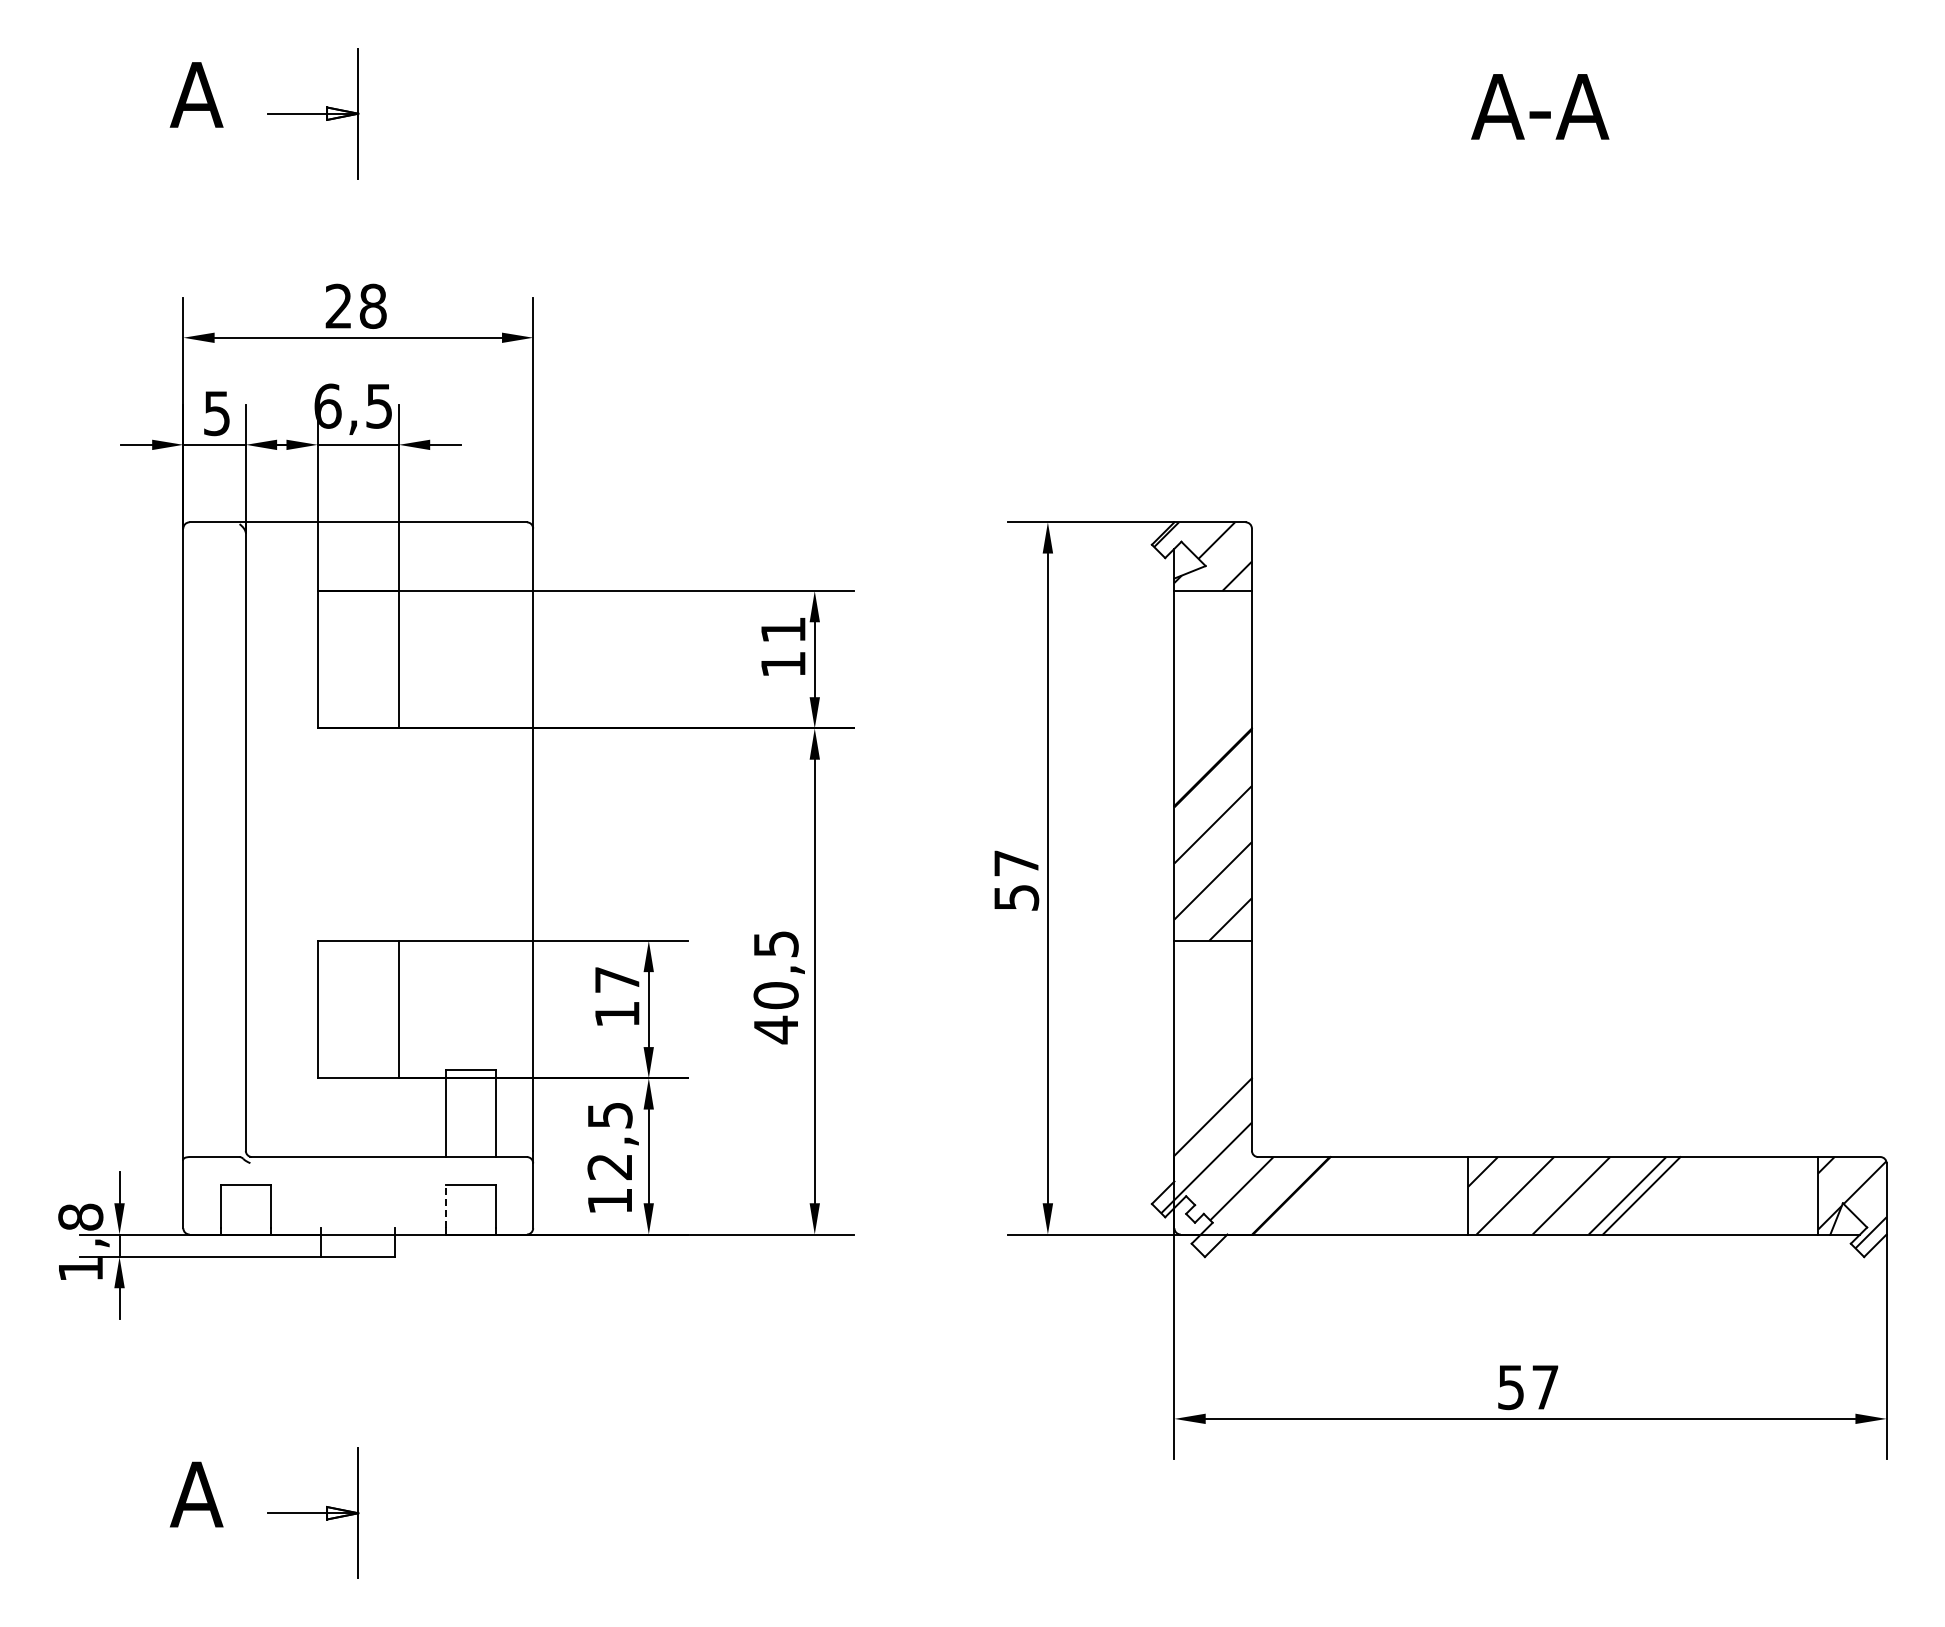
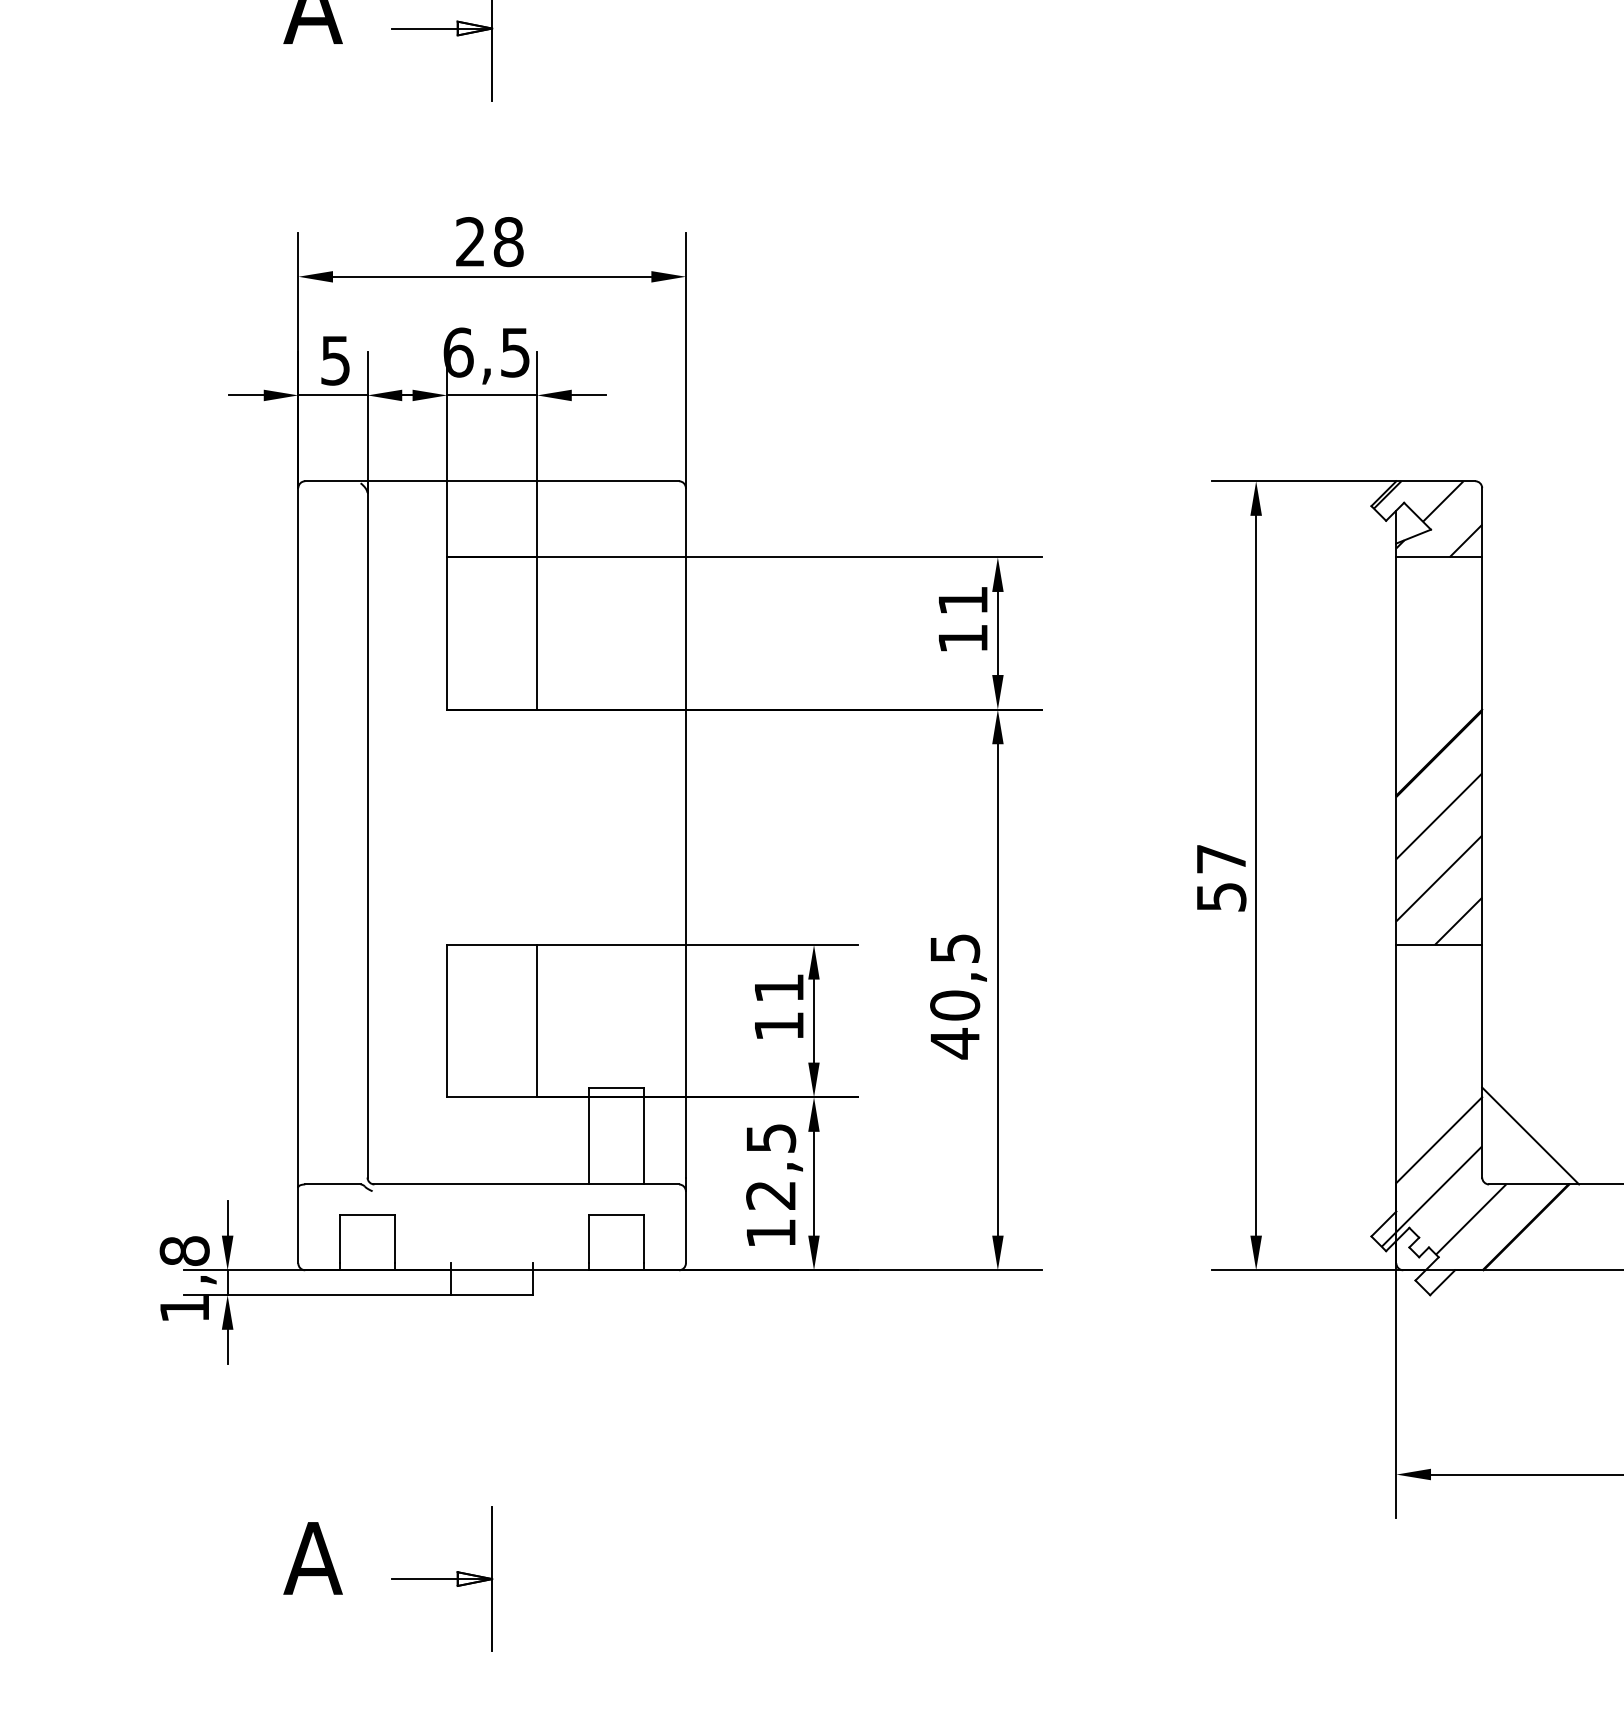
text: (617, 979) -> (779, 987), 17 -> 11
line: (1295, 1113) -> (1530, 1136), added
line: (445, 1206) -> (588, 1239), dashed -> solid

